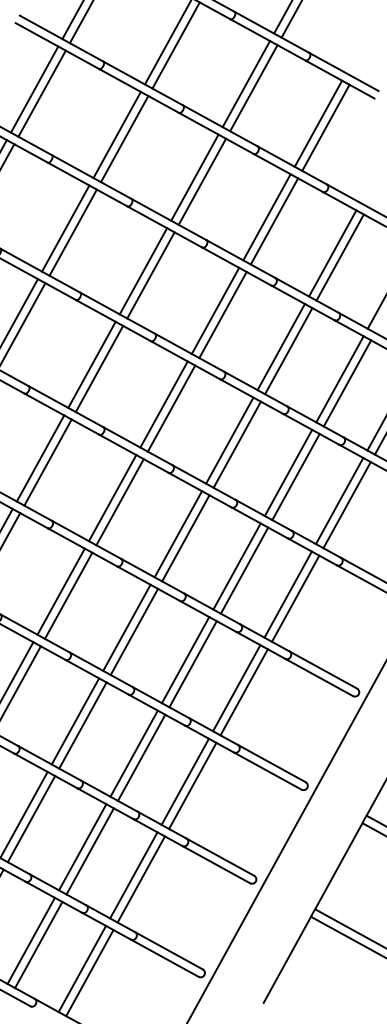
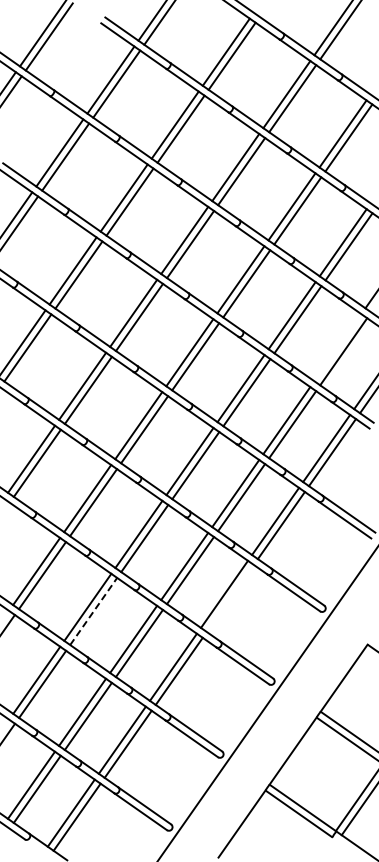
line: (339, 379) -> (337, 347), removed
line: (243, 692) -> (229, 598), removed
line: (82, 725) -> (93, 611), solid -> dashed

